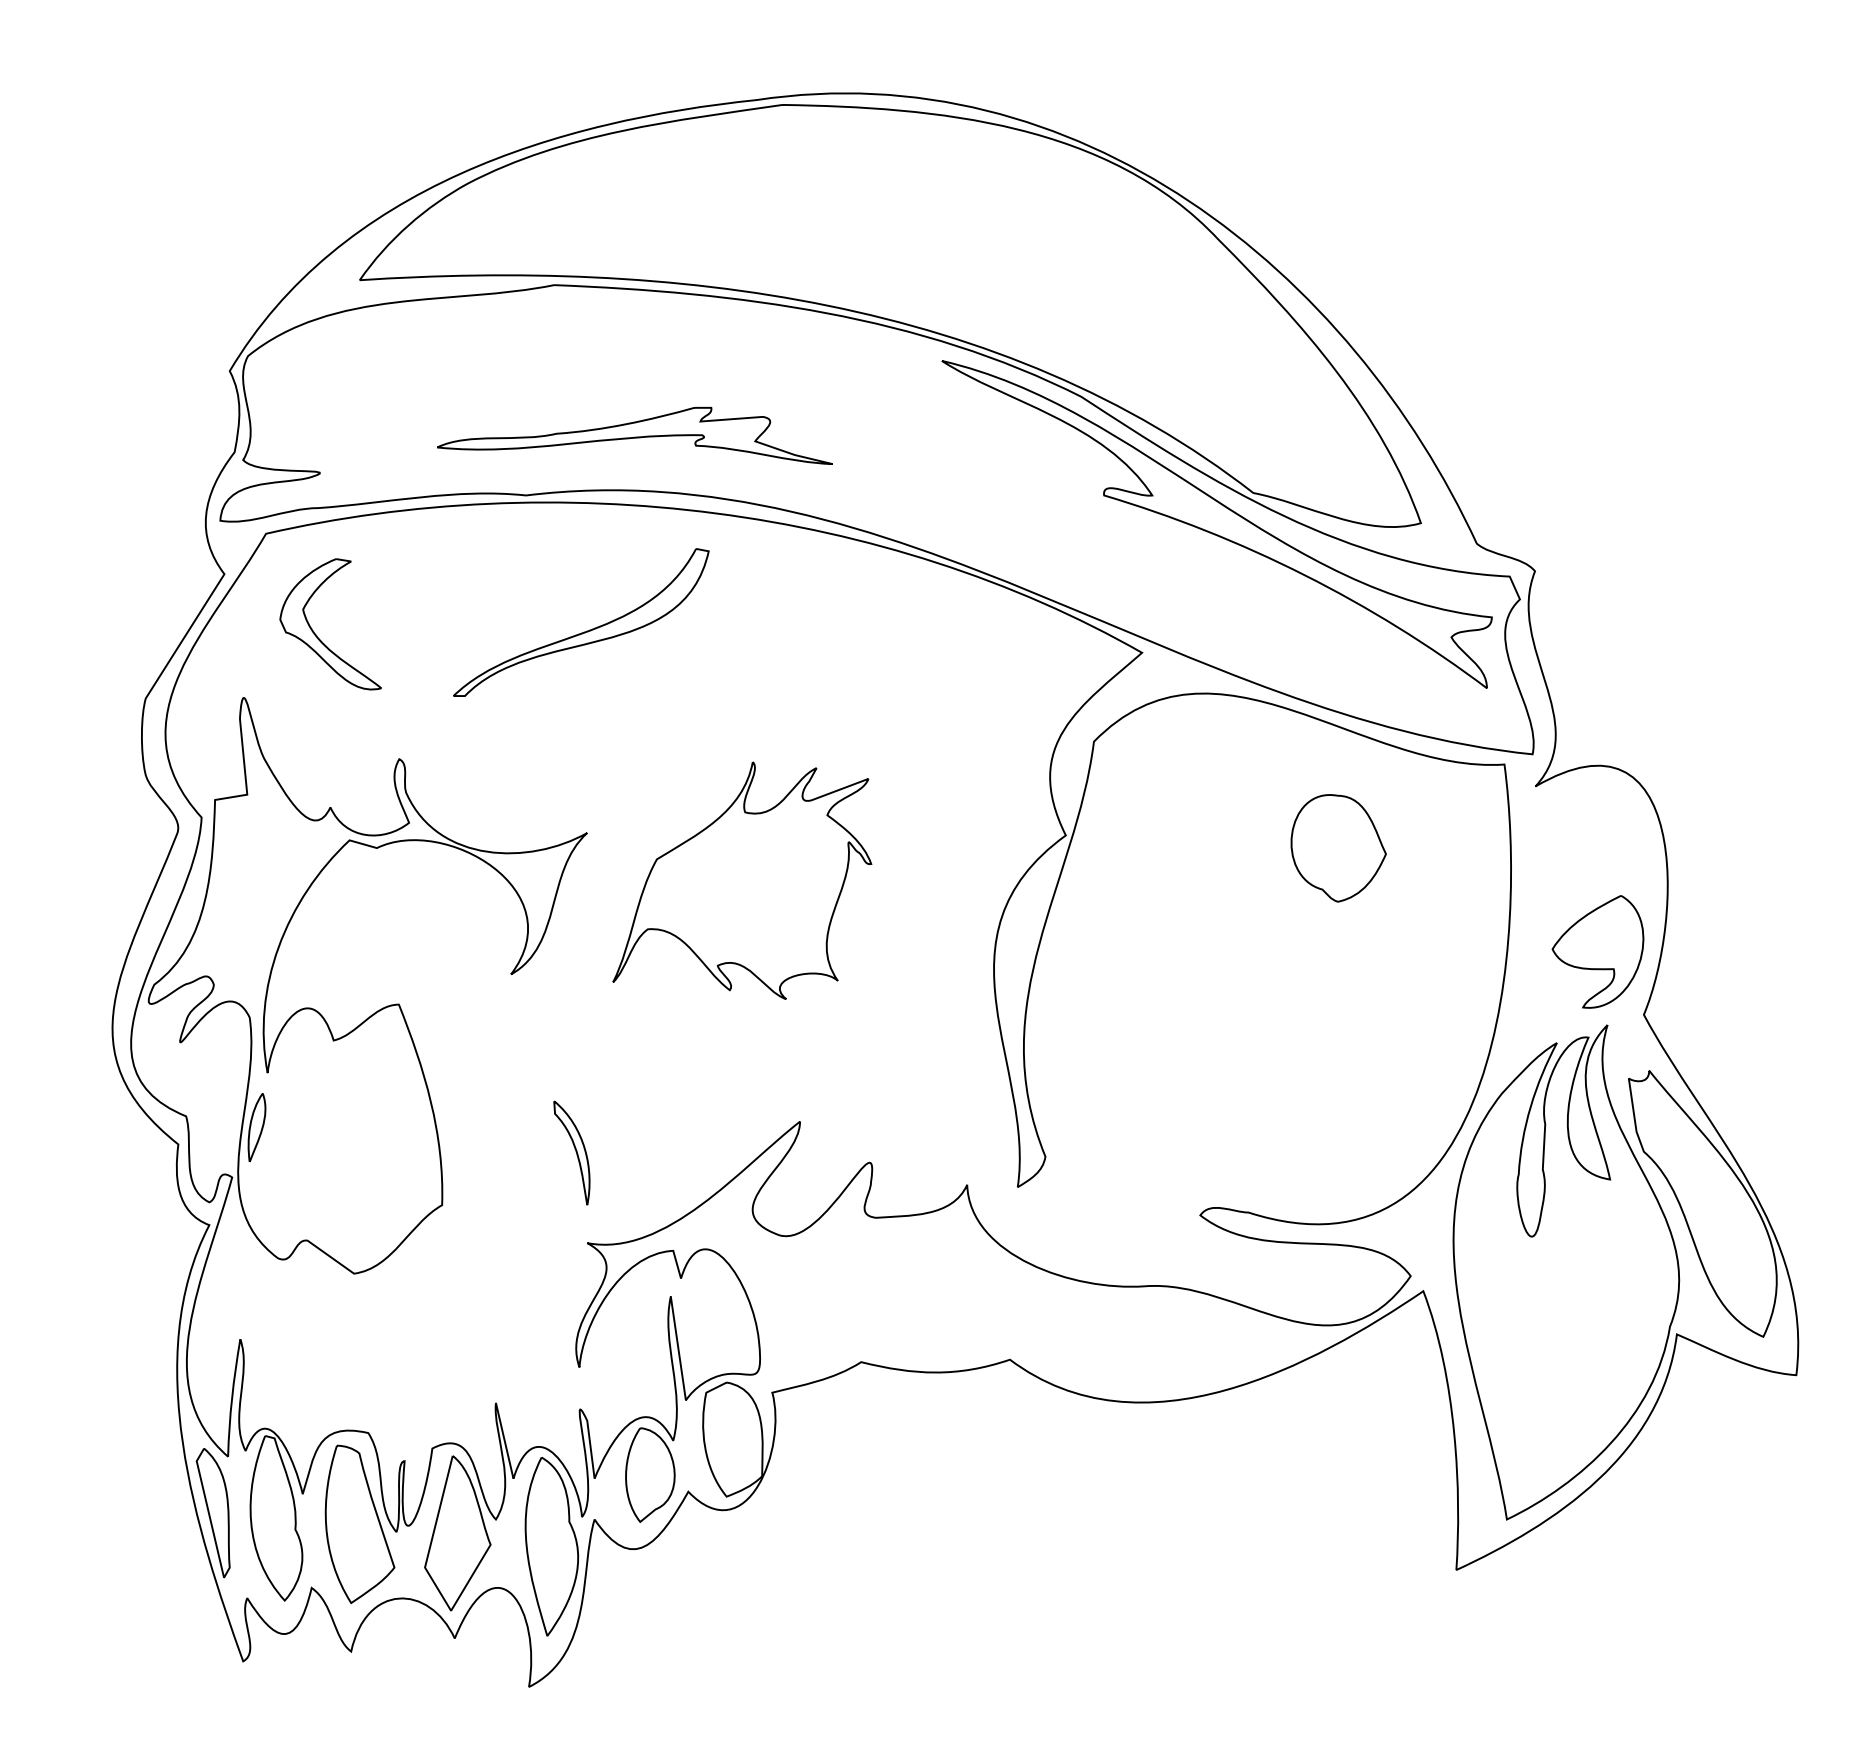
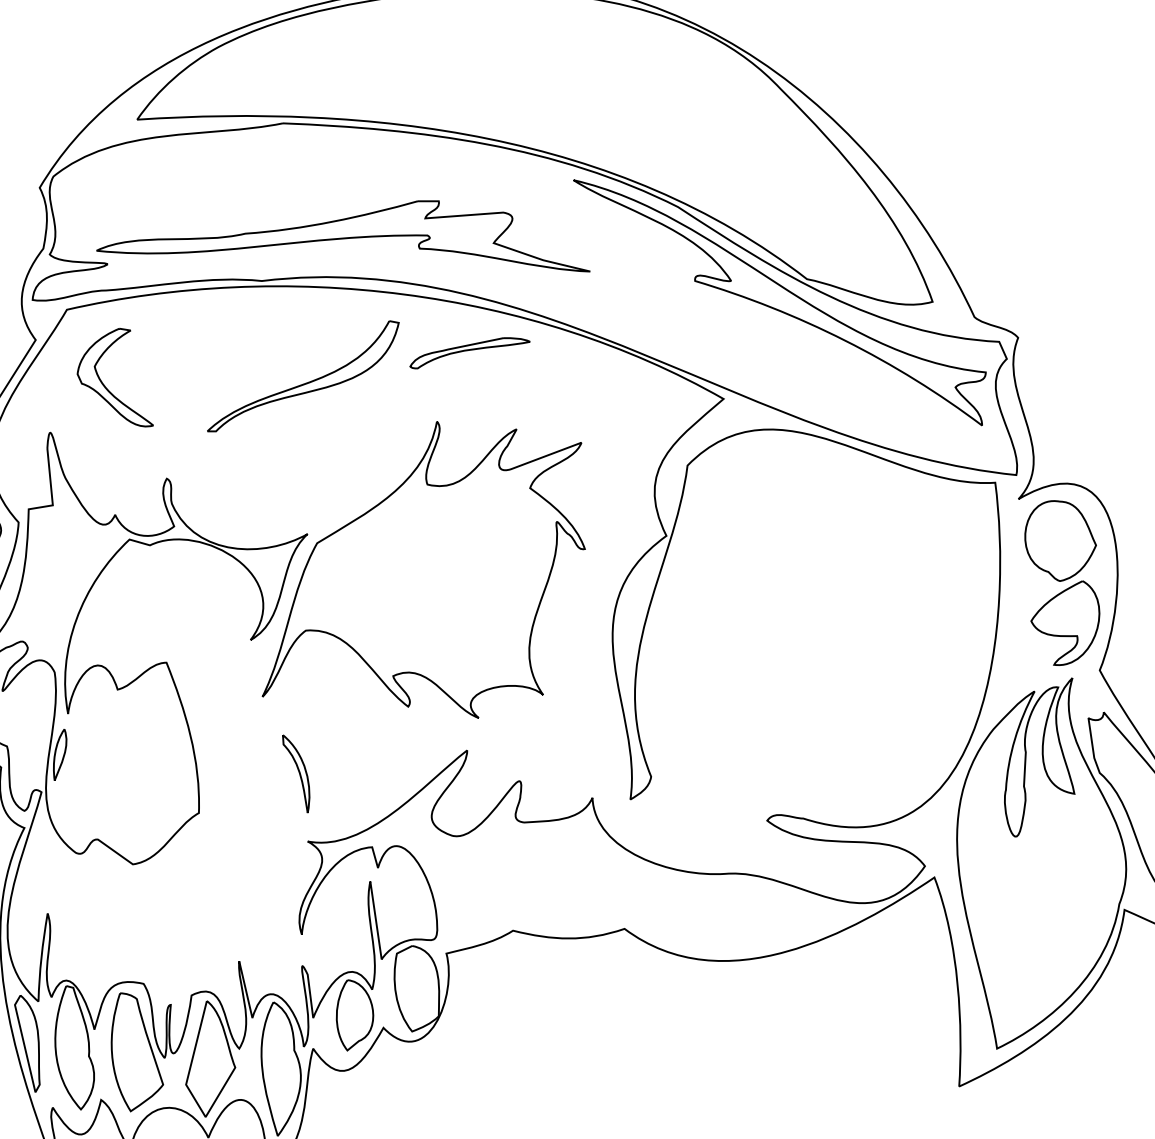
part: (634, 435) -> (343, 236), size x1.67
part: (803, 591) -> (469, 353), added
part: (1338, 848) -> (1060, 541), moved
part: (742, 880) -> (424, 569), size x1.67

